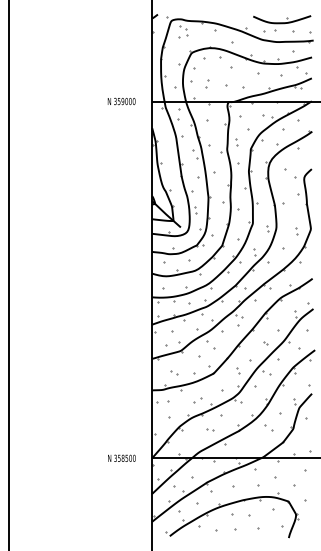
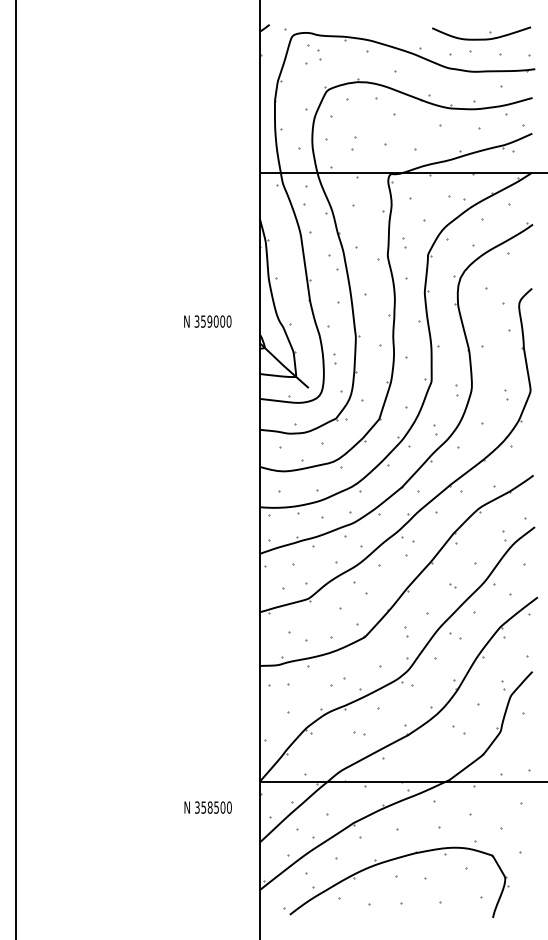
text: (121, 101) -> (207, 321), moved
part: (174, 372) -> (297, 635), size x1.6
text: (121, 457) -> (207, 806), moved

